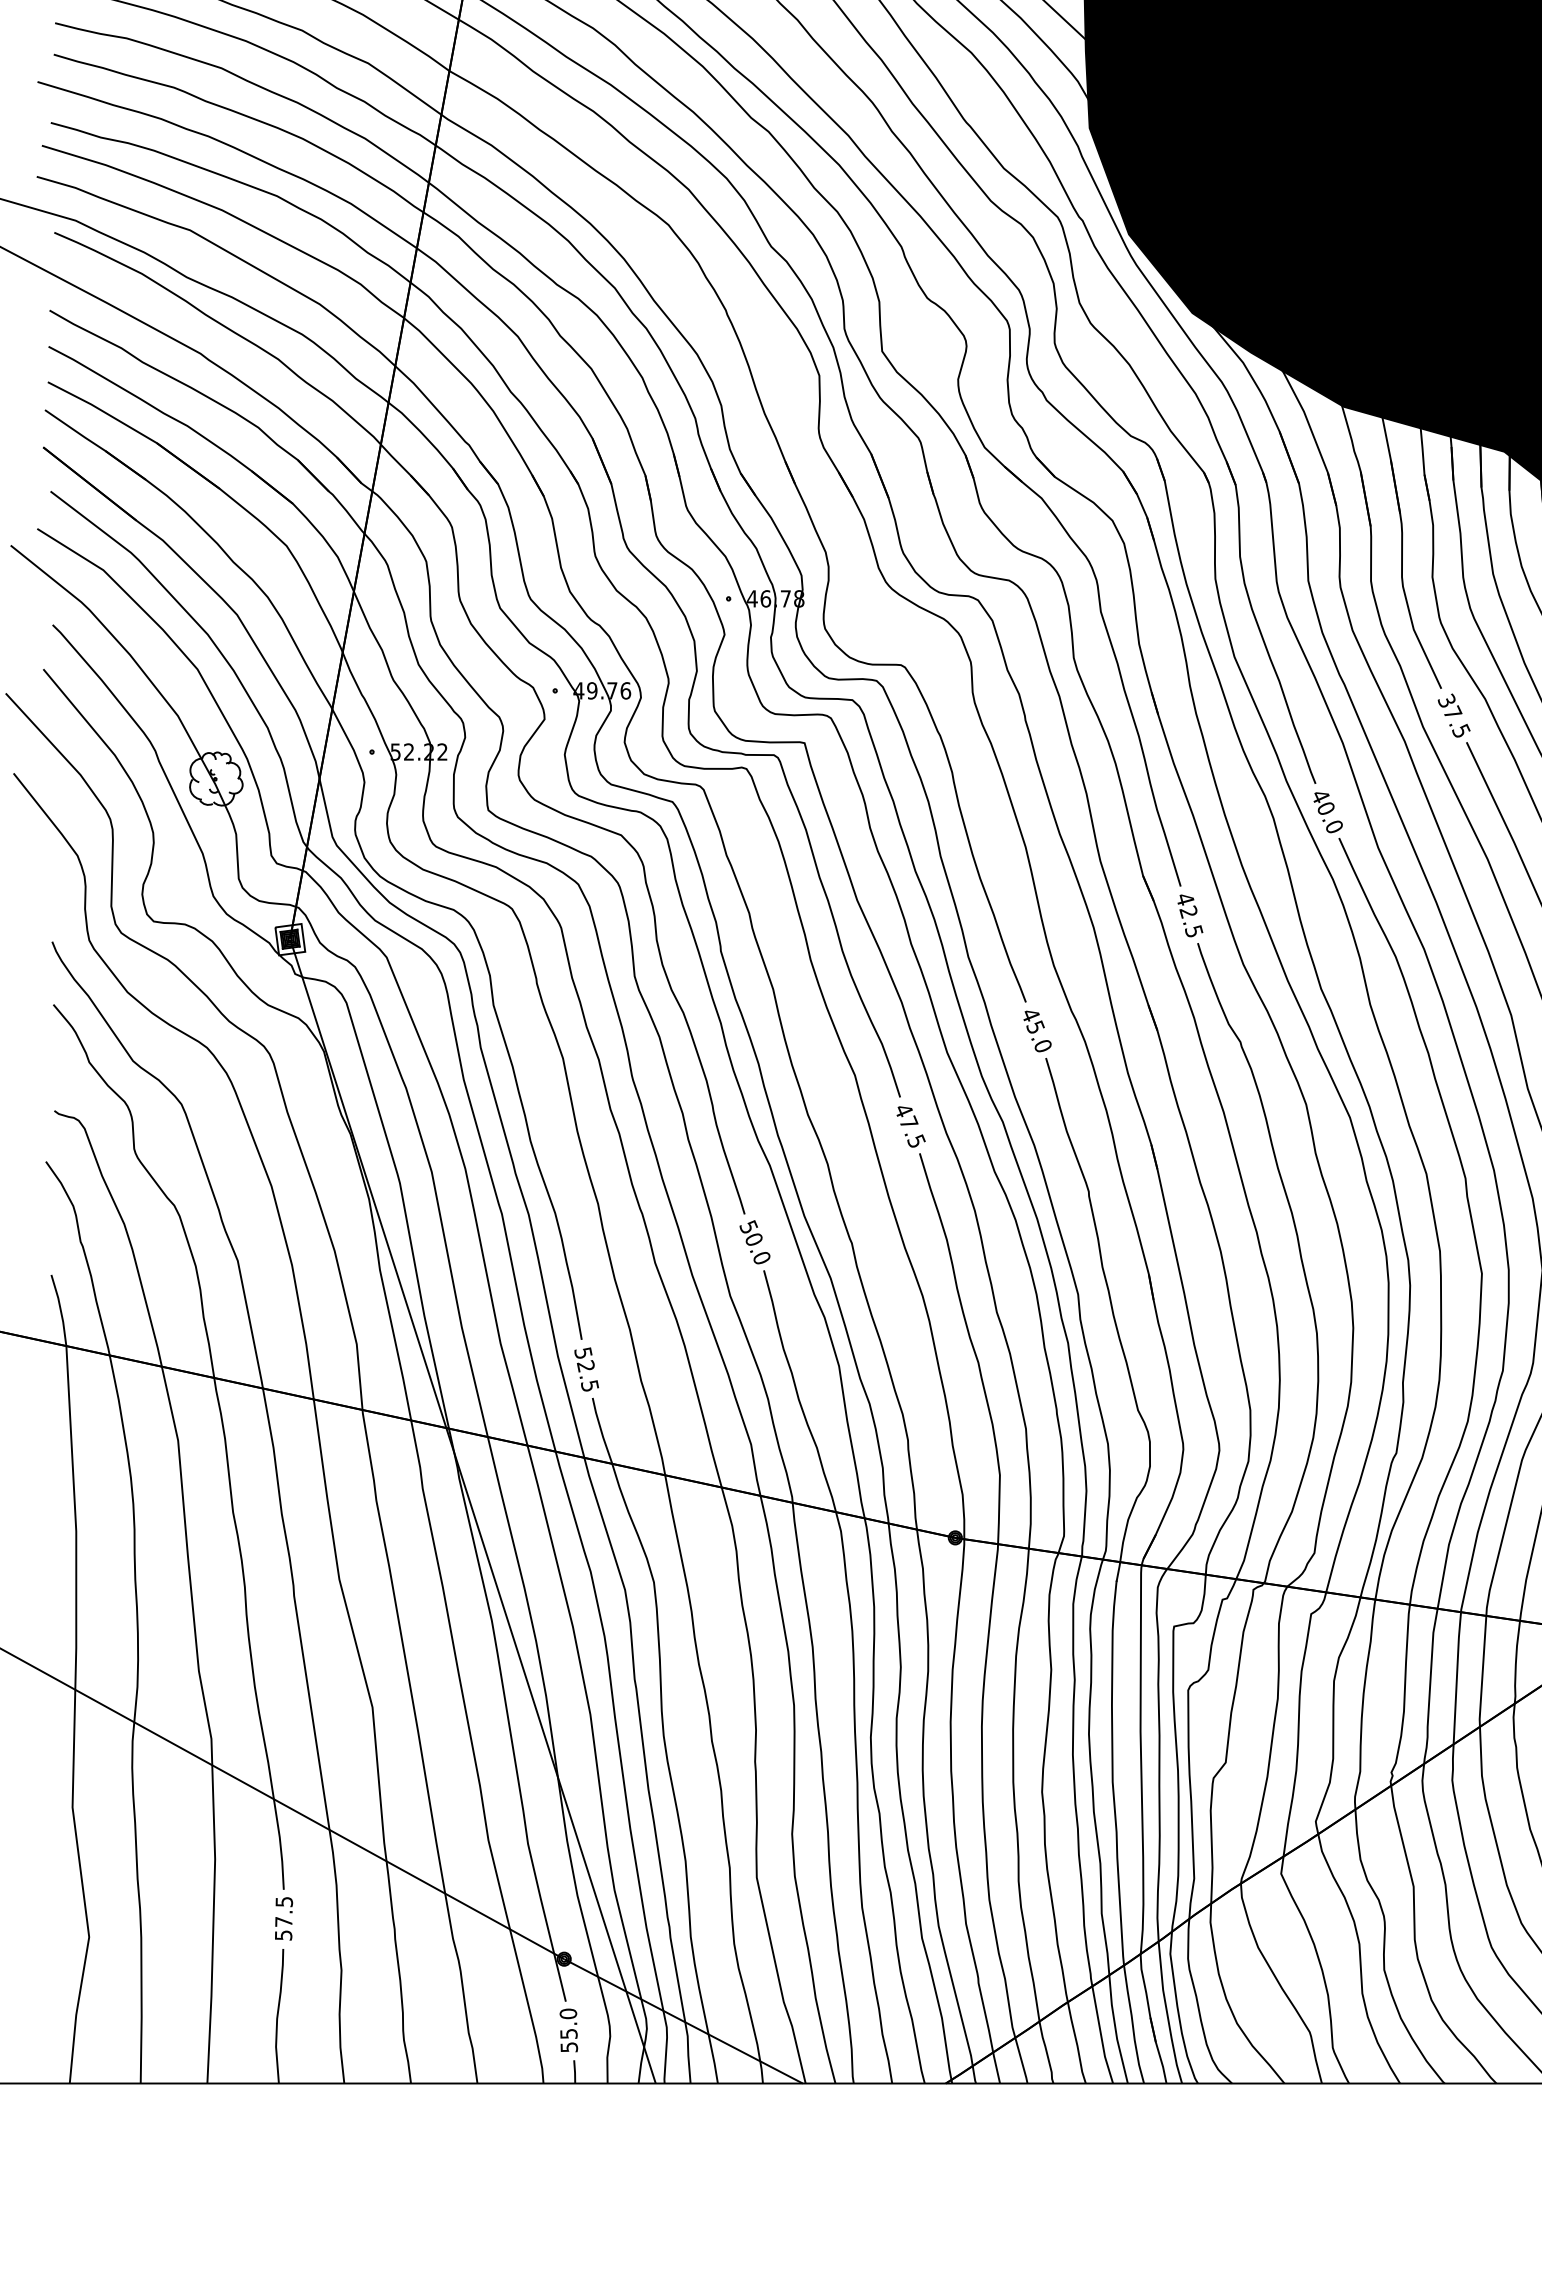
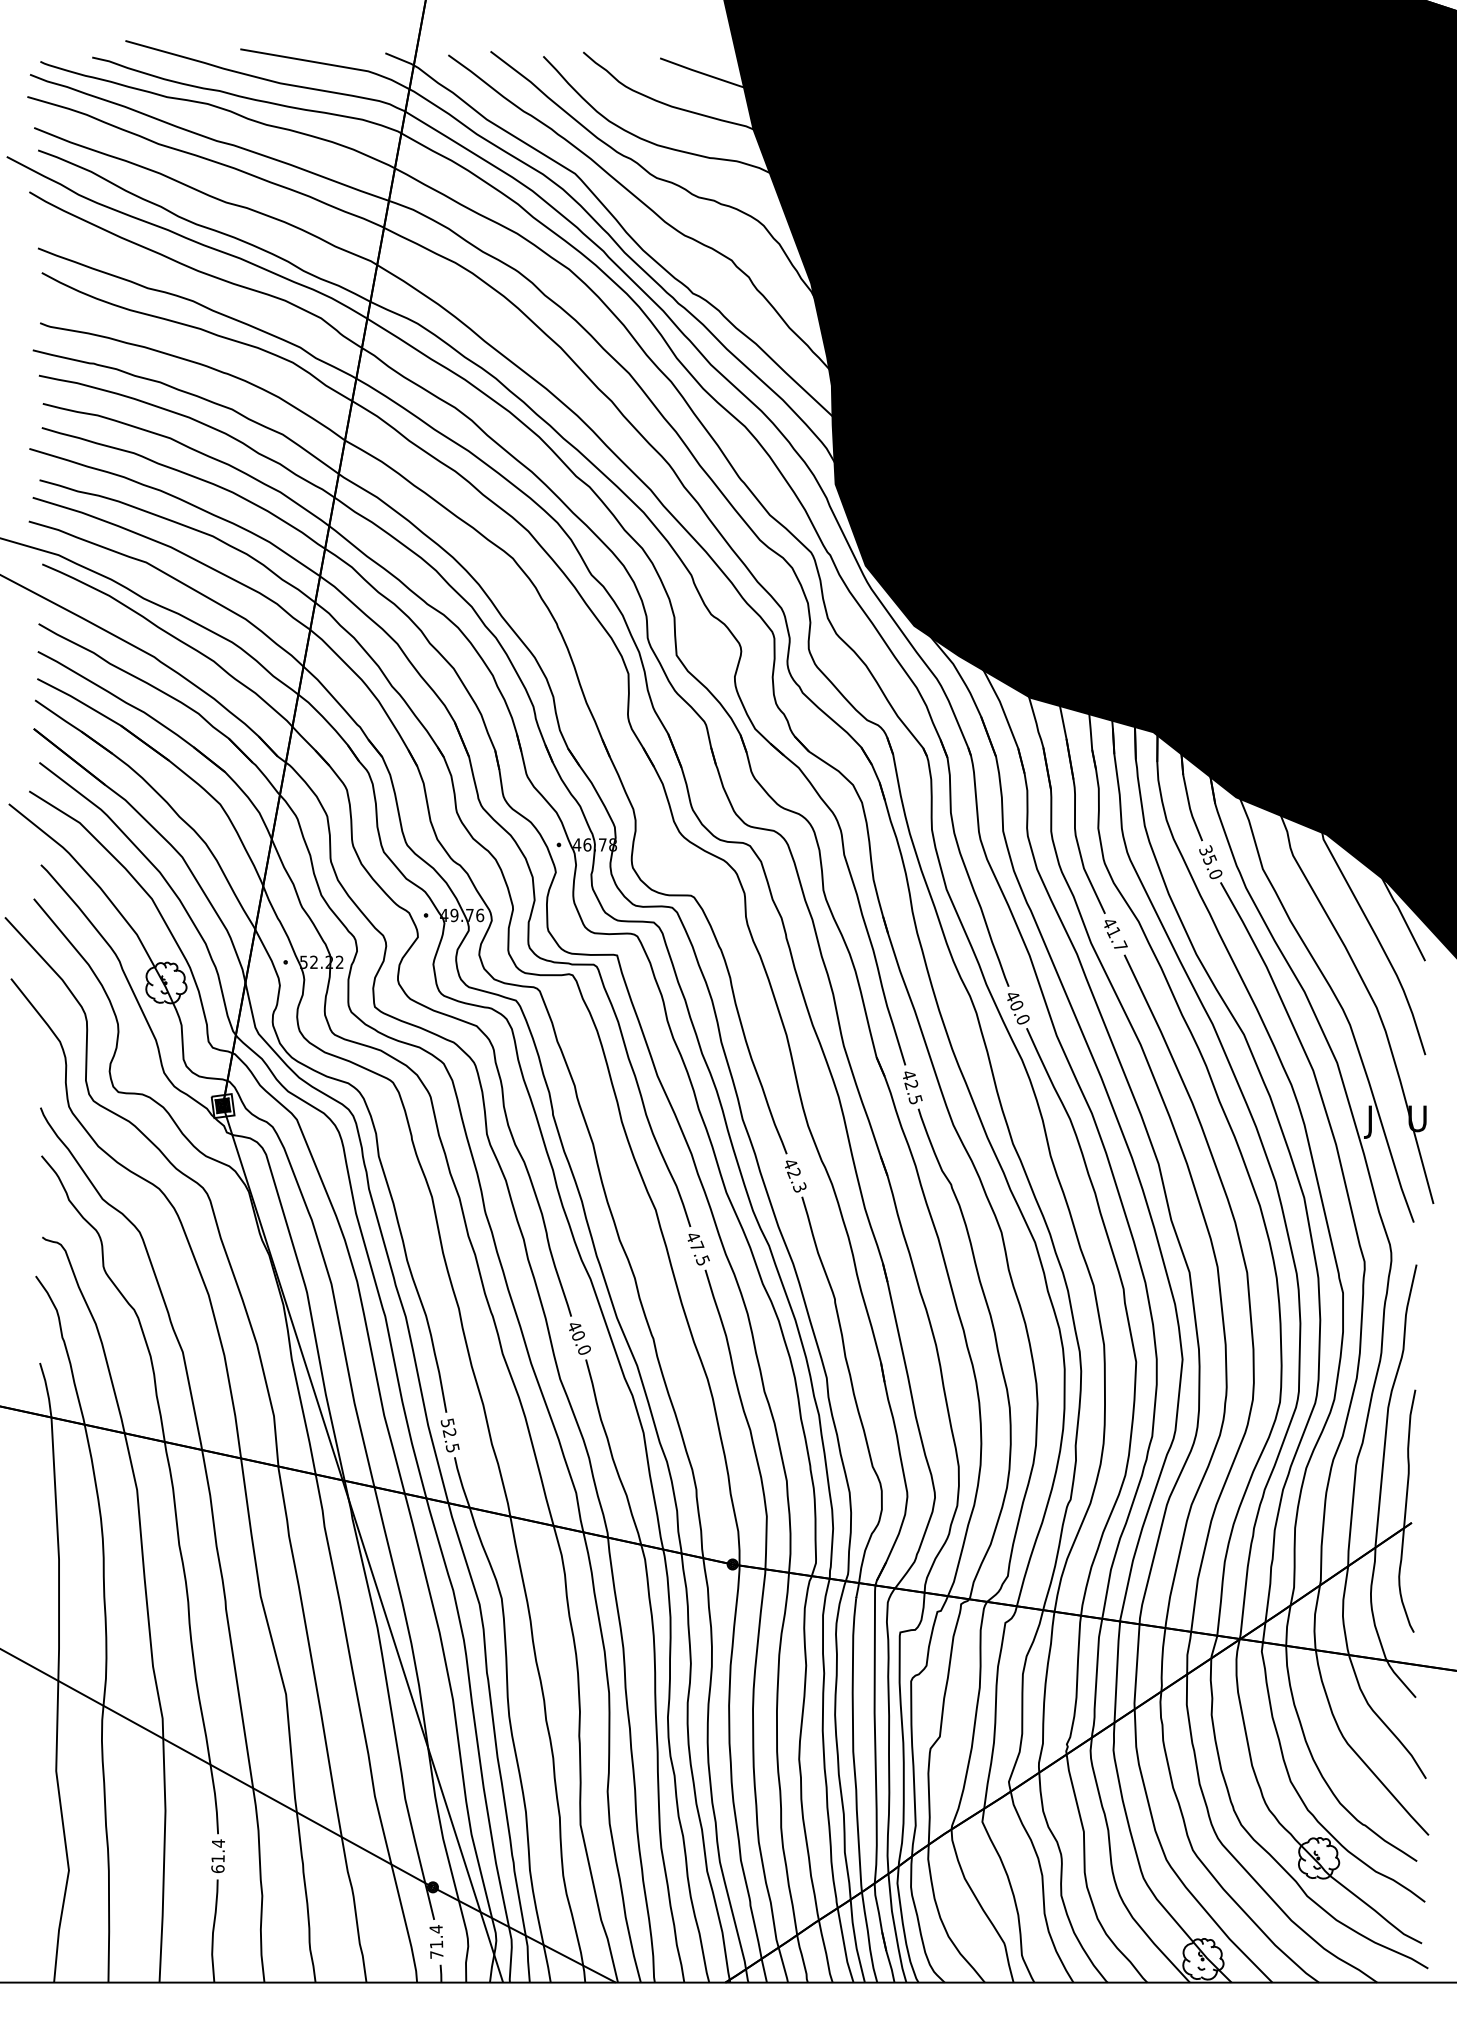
text: (1453, 715) -> (1114, 934), 37.5 -> 41.7
text: (1038, 1035) -> (796, 1179), 45.0 -> 42.3
text: (748, 1227) -> (574, 1326), 50.0 -> 40.0
text: (284, 1918) -> (218, 1856), 57.5 -> 61.4
text: (568, 2029) -> (436, 1941), 55.0 -> 71.4

